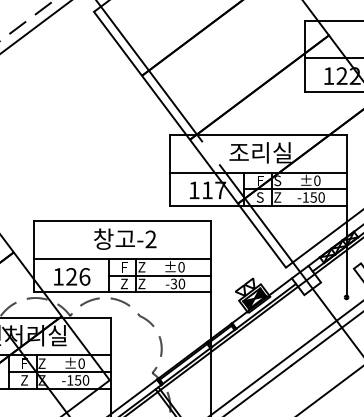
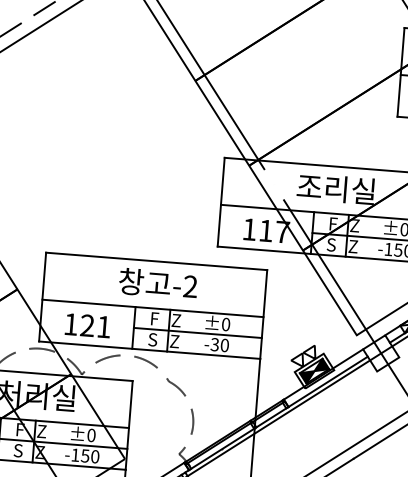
text: (277, 180) -> (354, 225), S -> Z
text: (84, 276) -> (103, 326), 126 -> 121
text: (123, 283) -> (151, 339), Z -> S
text: (24, 380) -> (18, 450), Z -> S

